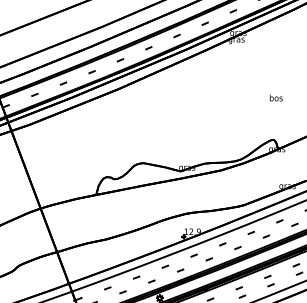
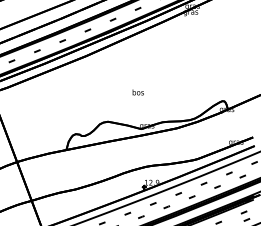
text: (275, 97) -> (137, 91), moved

